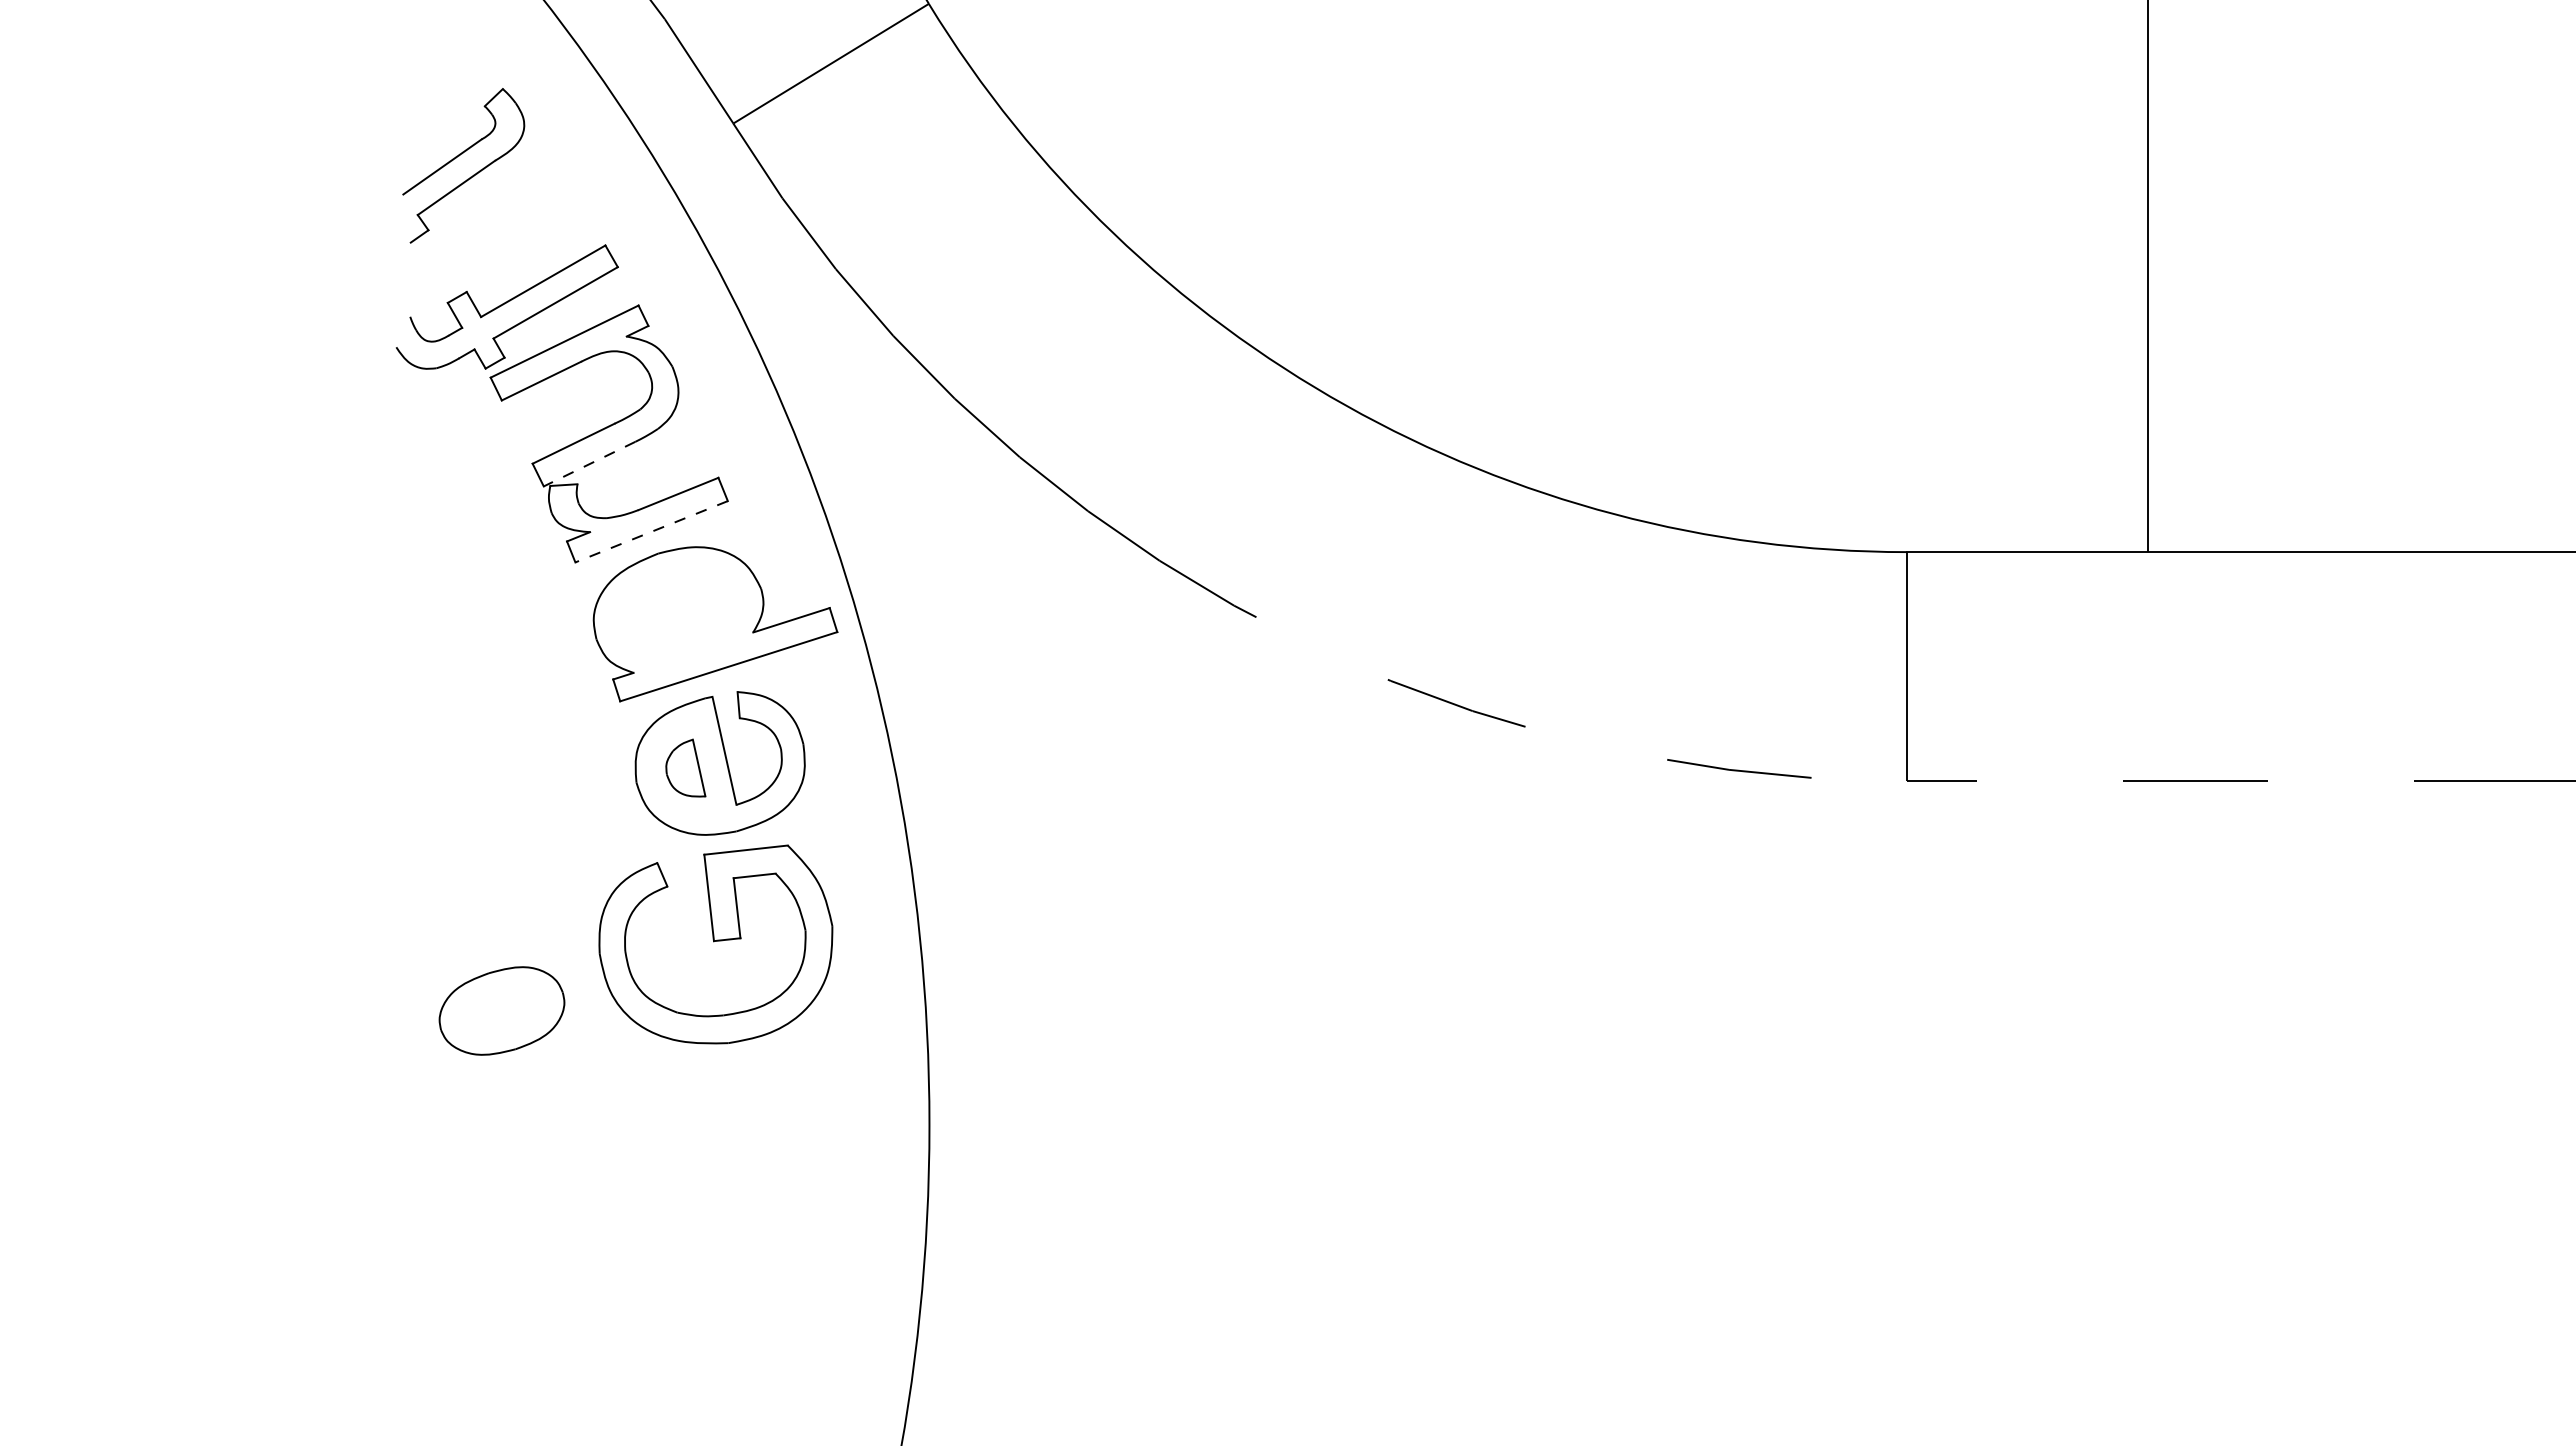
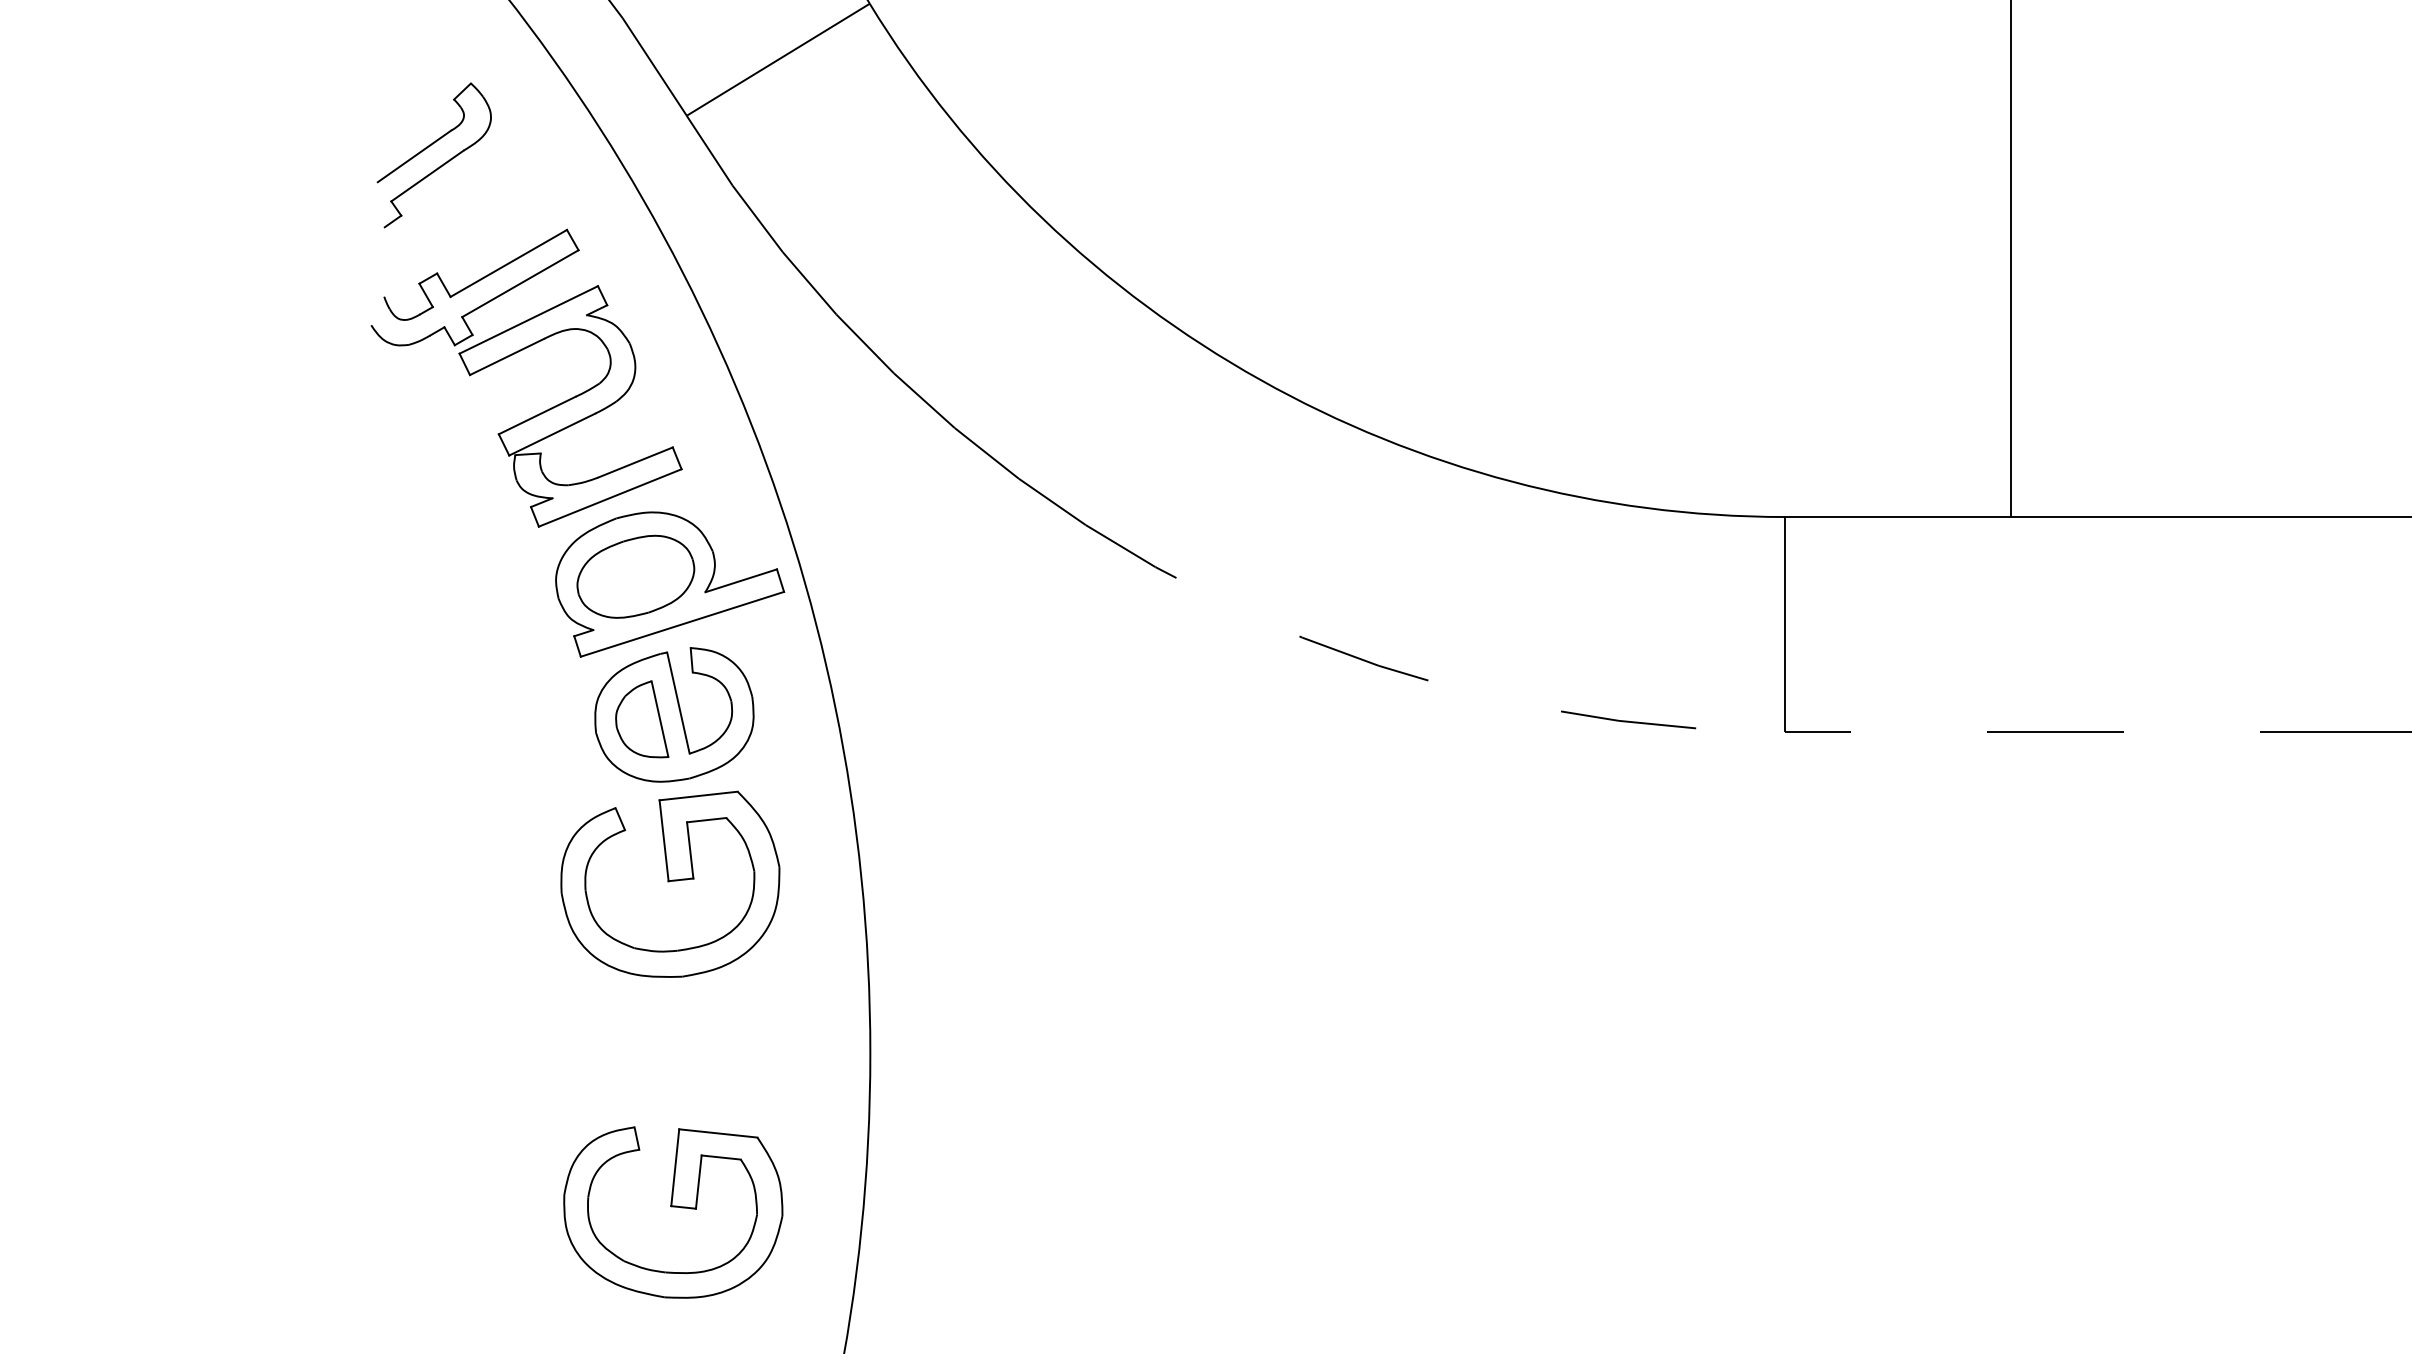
line: (589, 464) -> (552, 434), dashed -> solid
line: (651, 531) -> (610, 497), dashed -> solid
part: (685, 767) -> (641, 718), size x1.43
part: (501, 1010) -> (635, 576), moved
part: (718, 1294) -> (672, 1212), added

